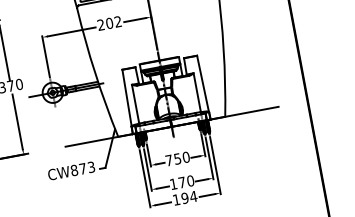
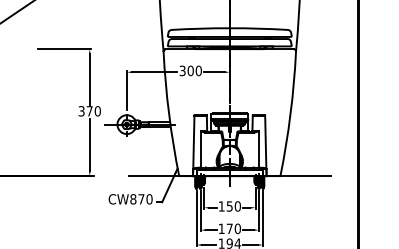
text: (109, 23) -> (190, 70), 202 -> 300
text: (168, 160) -> (221, 206), 750 -> 150
text: (91, 167) -> (149, 199), CW873 -> CW870

